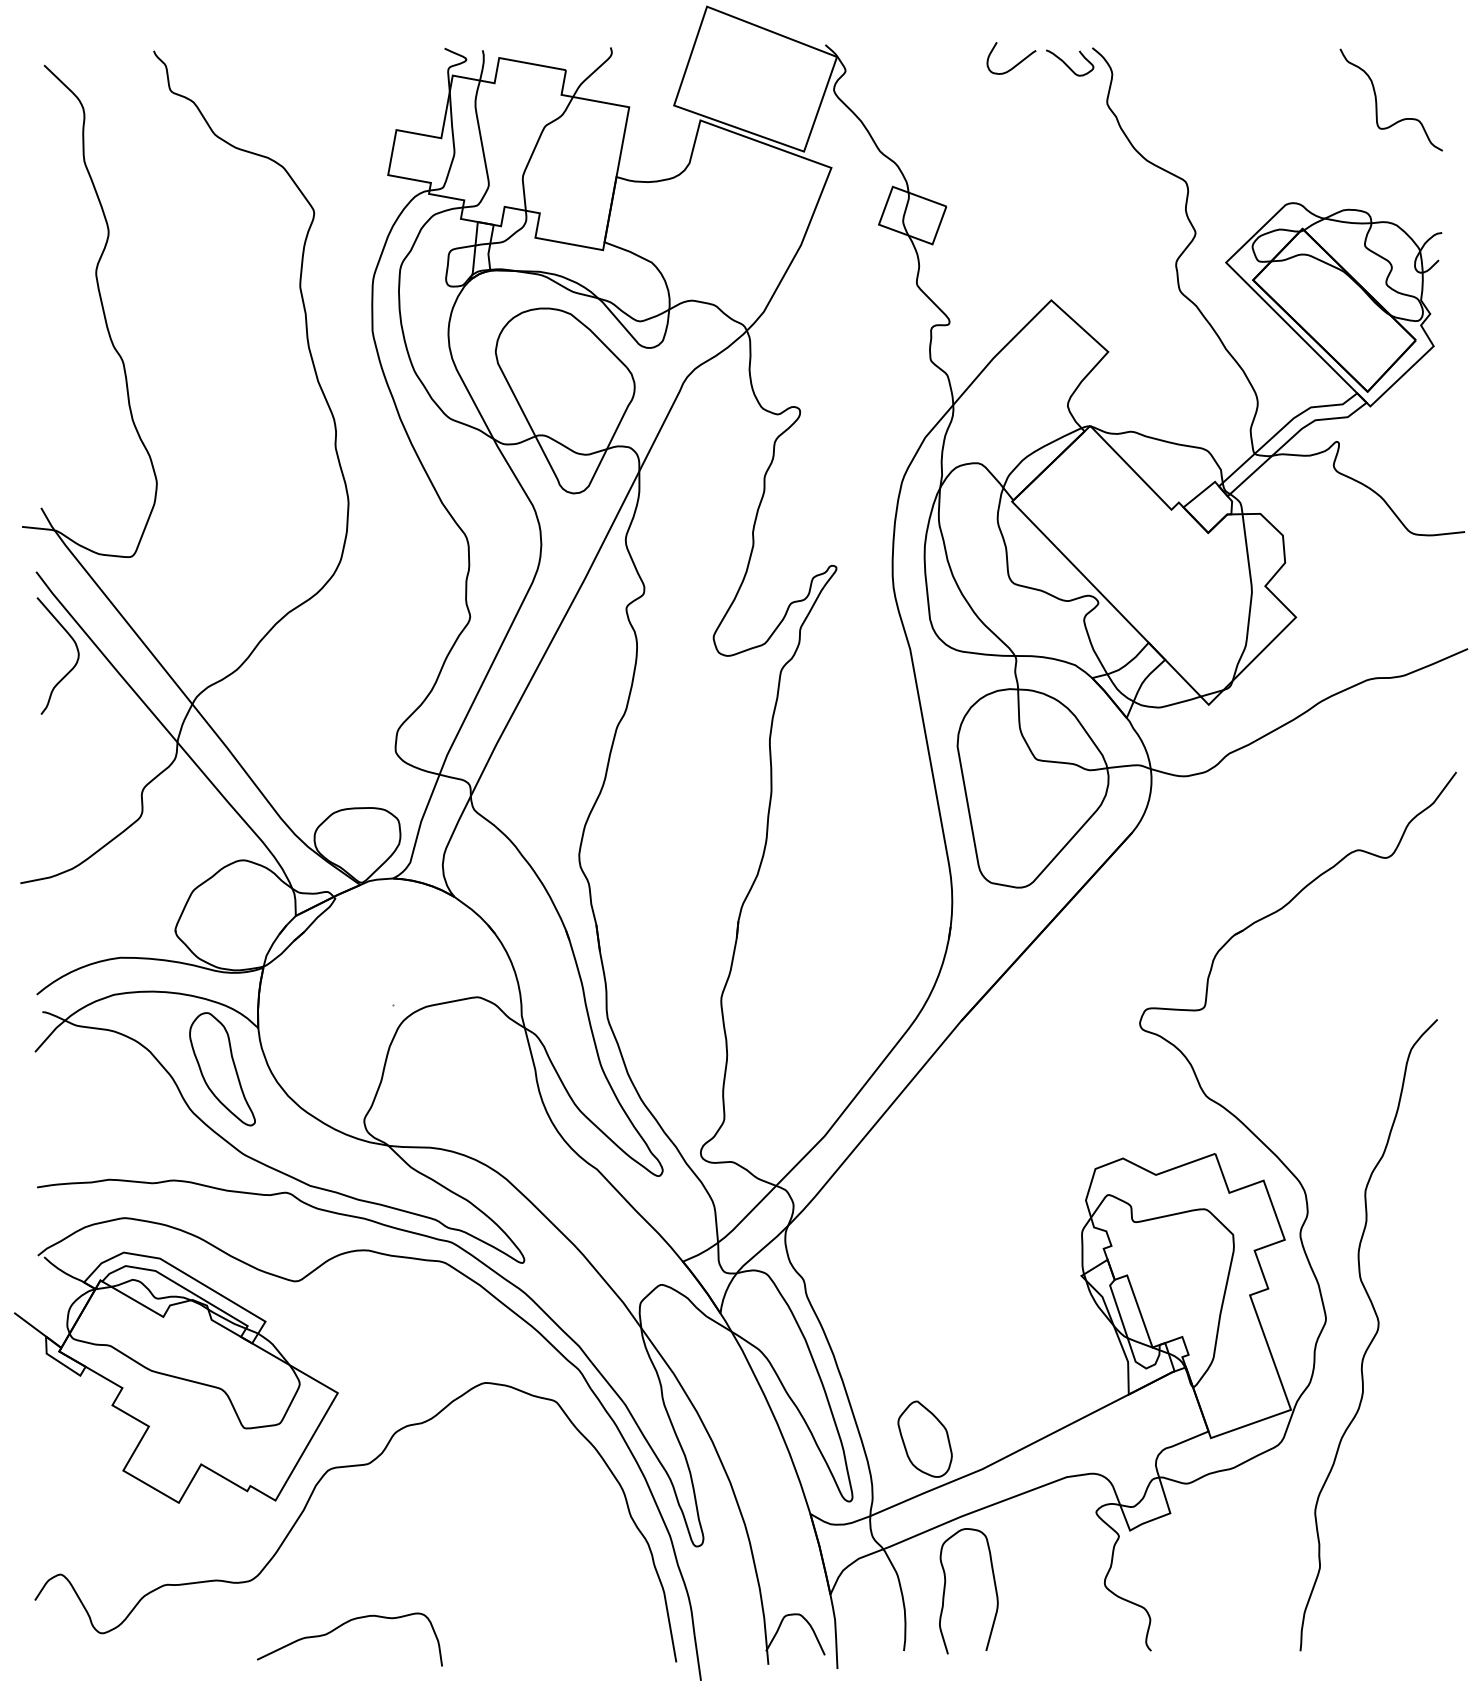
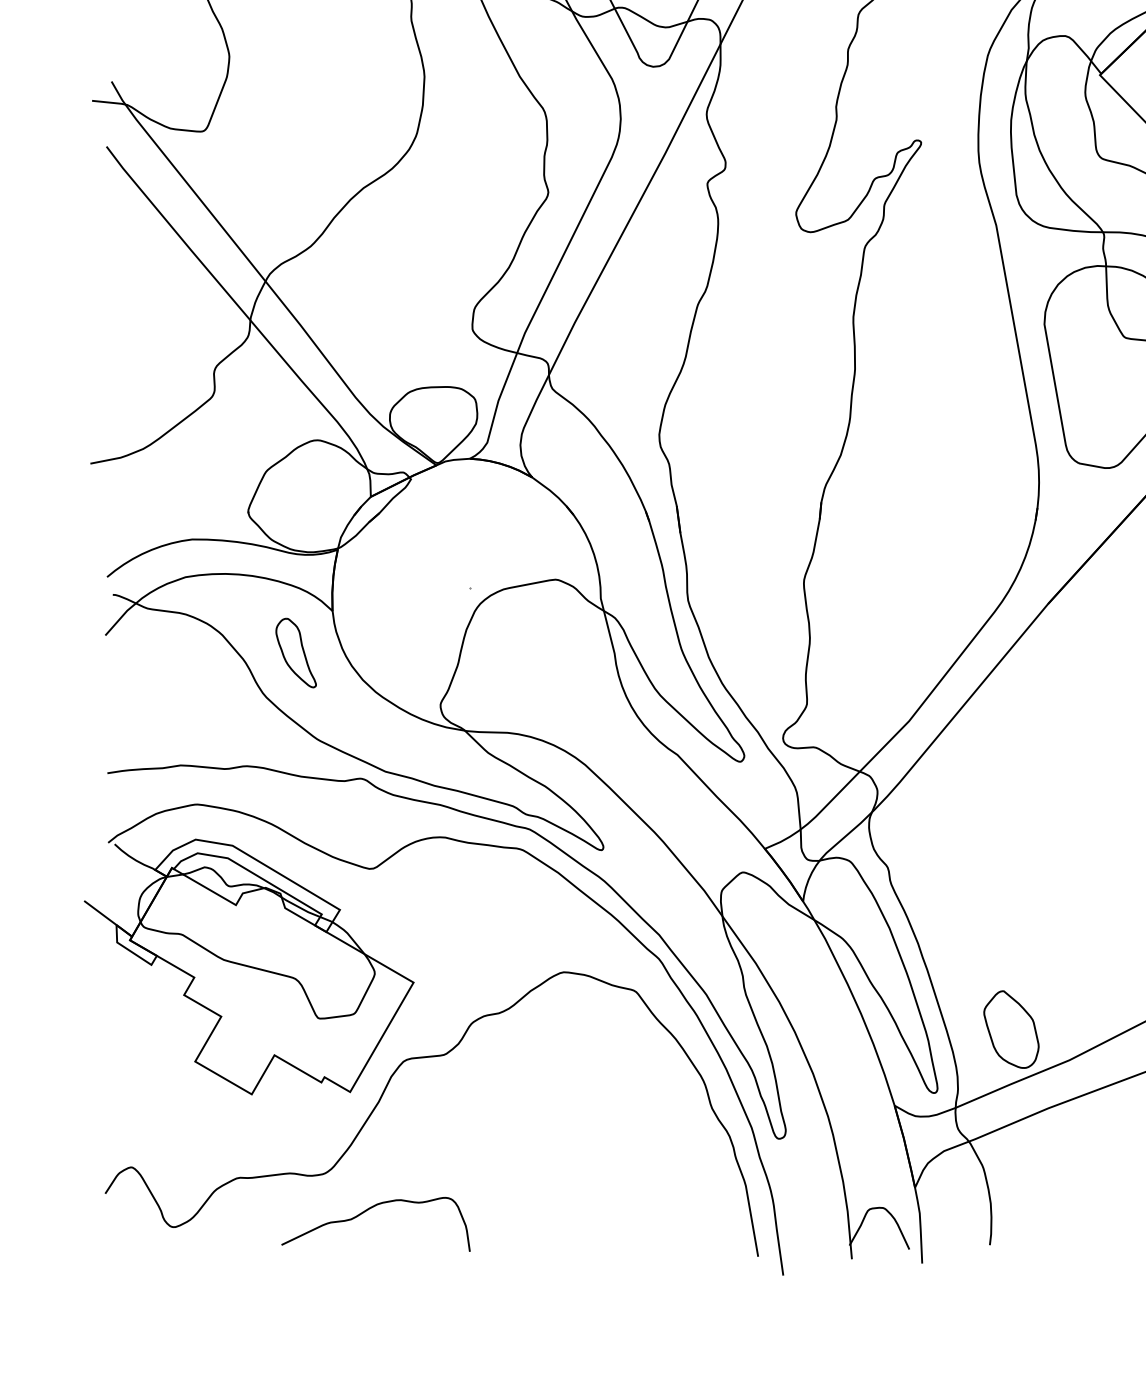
curve: (71, 668) -> (142, 244), removed
part: (222, 1069) -> (296, 653), size x0.6
curve: (945, 1590) -> (1032, 1183), removed
curve: (343, 1625) -> (369, 1210), moved

